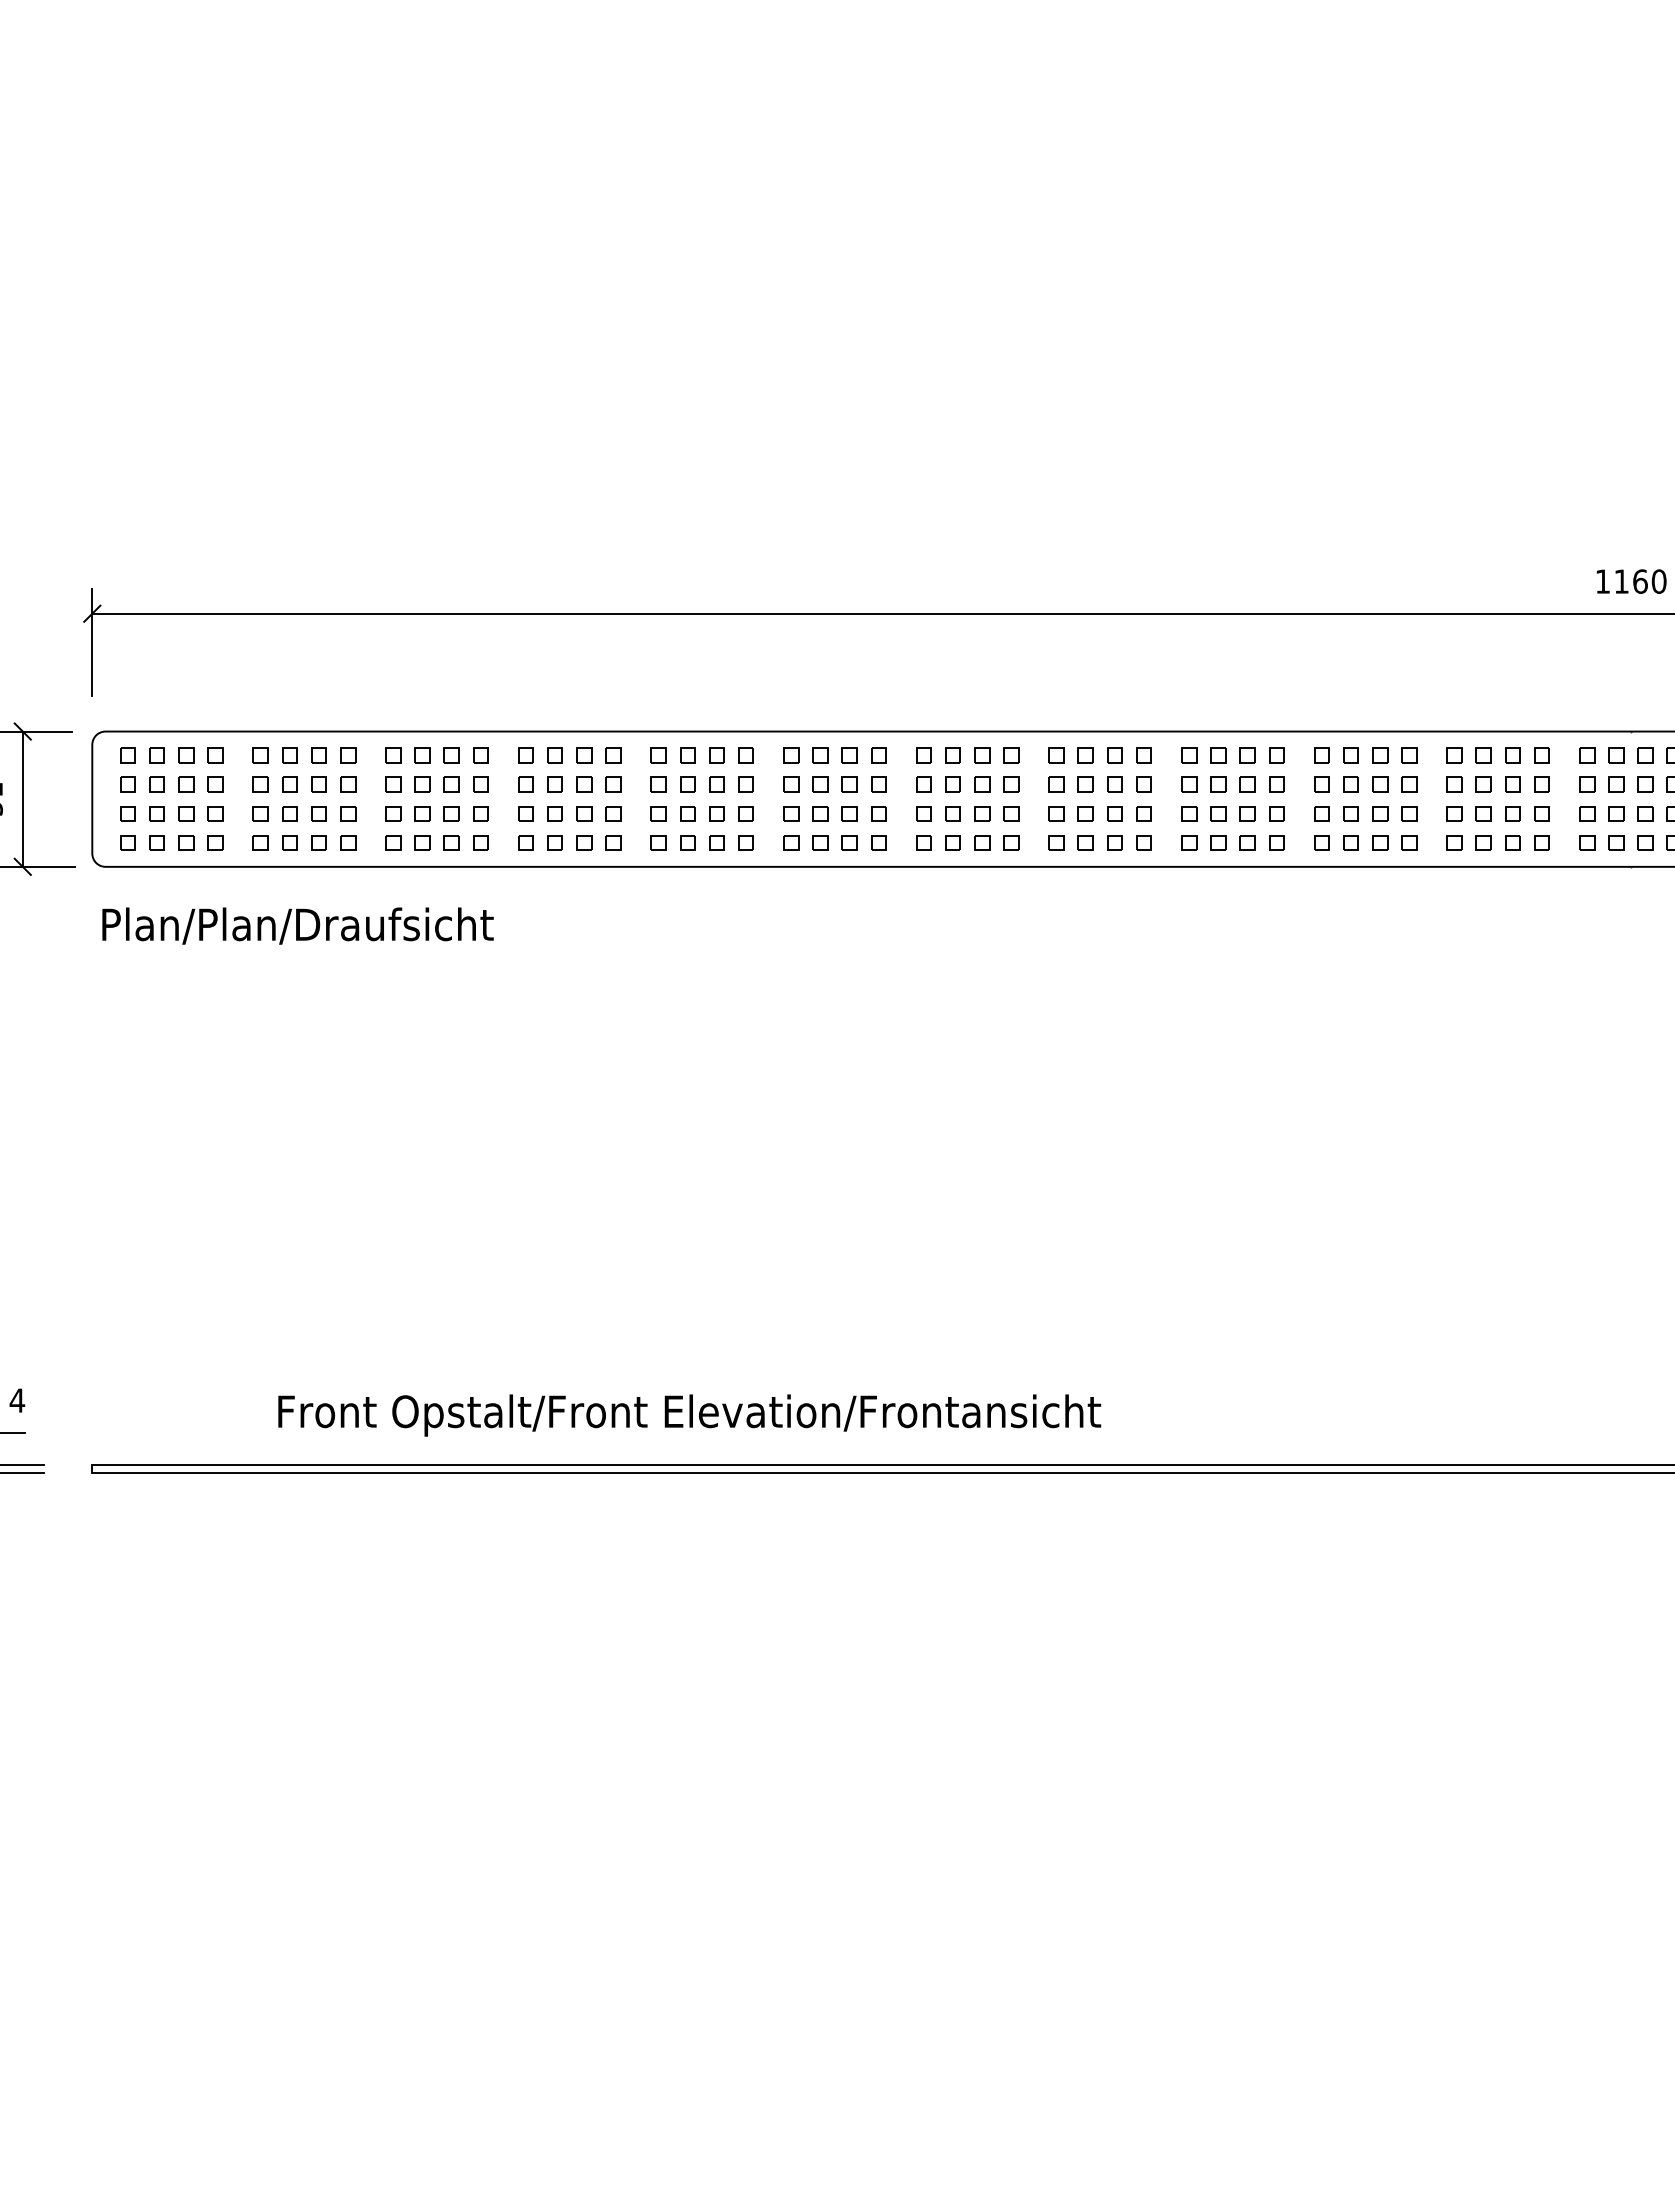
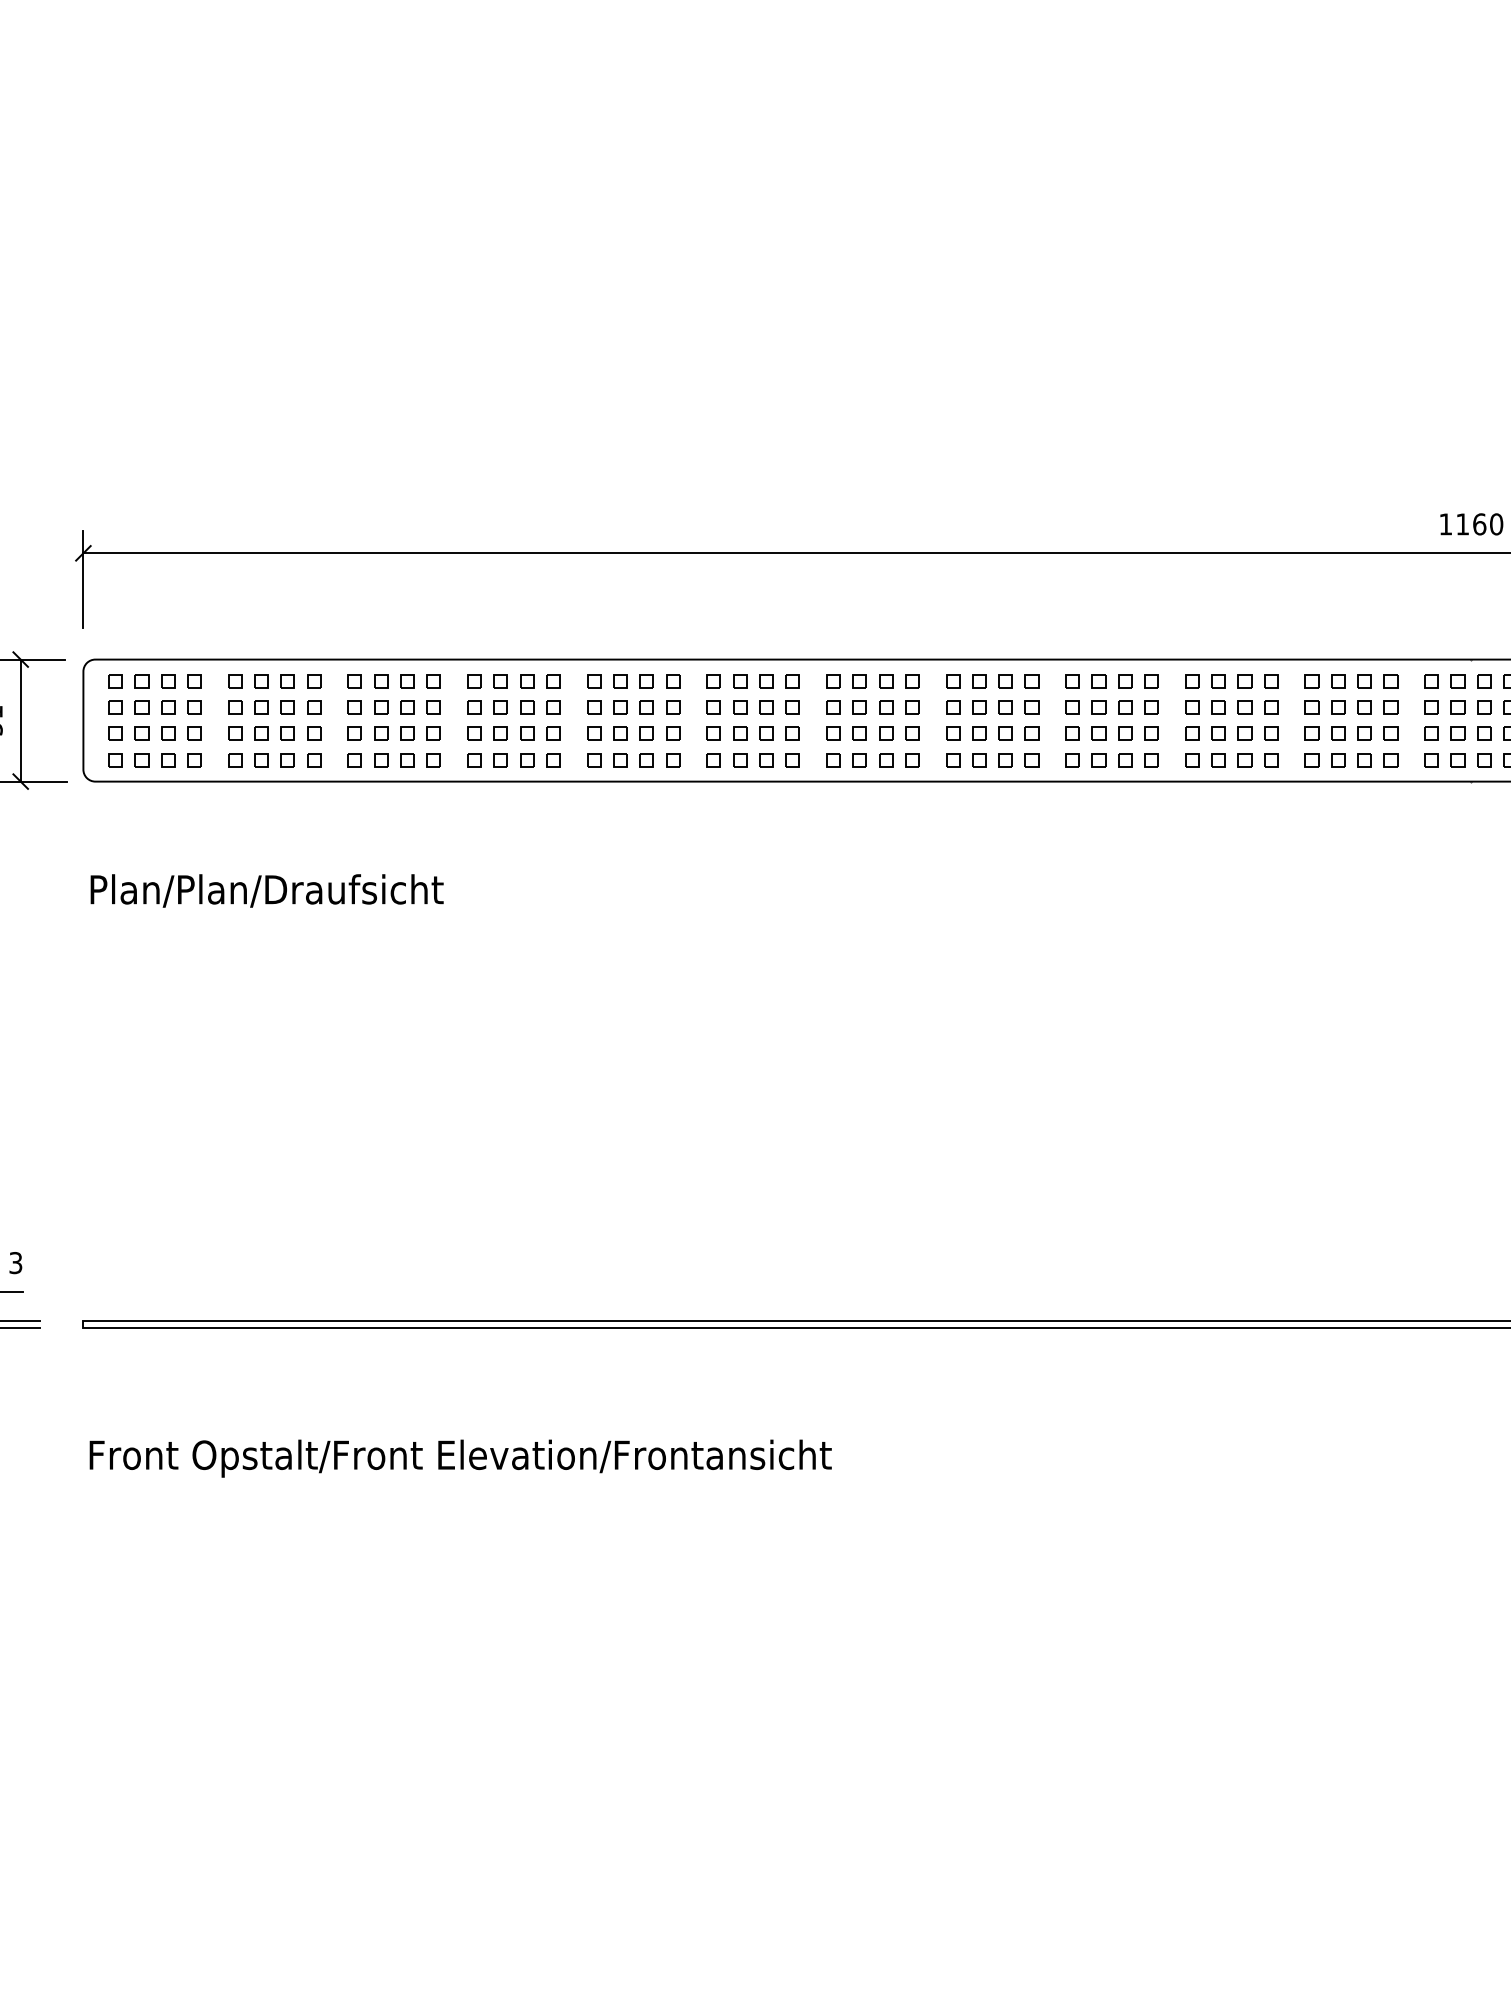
text: (297, 925) -> (266, 890), moved
text: (17, 1400) -> (15, 1262), 4 -> 3
text: (689, 1415) -> (460, 1458), moved

